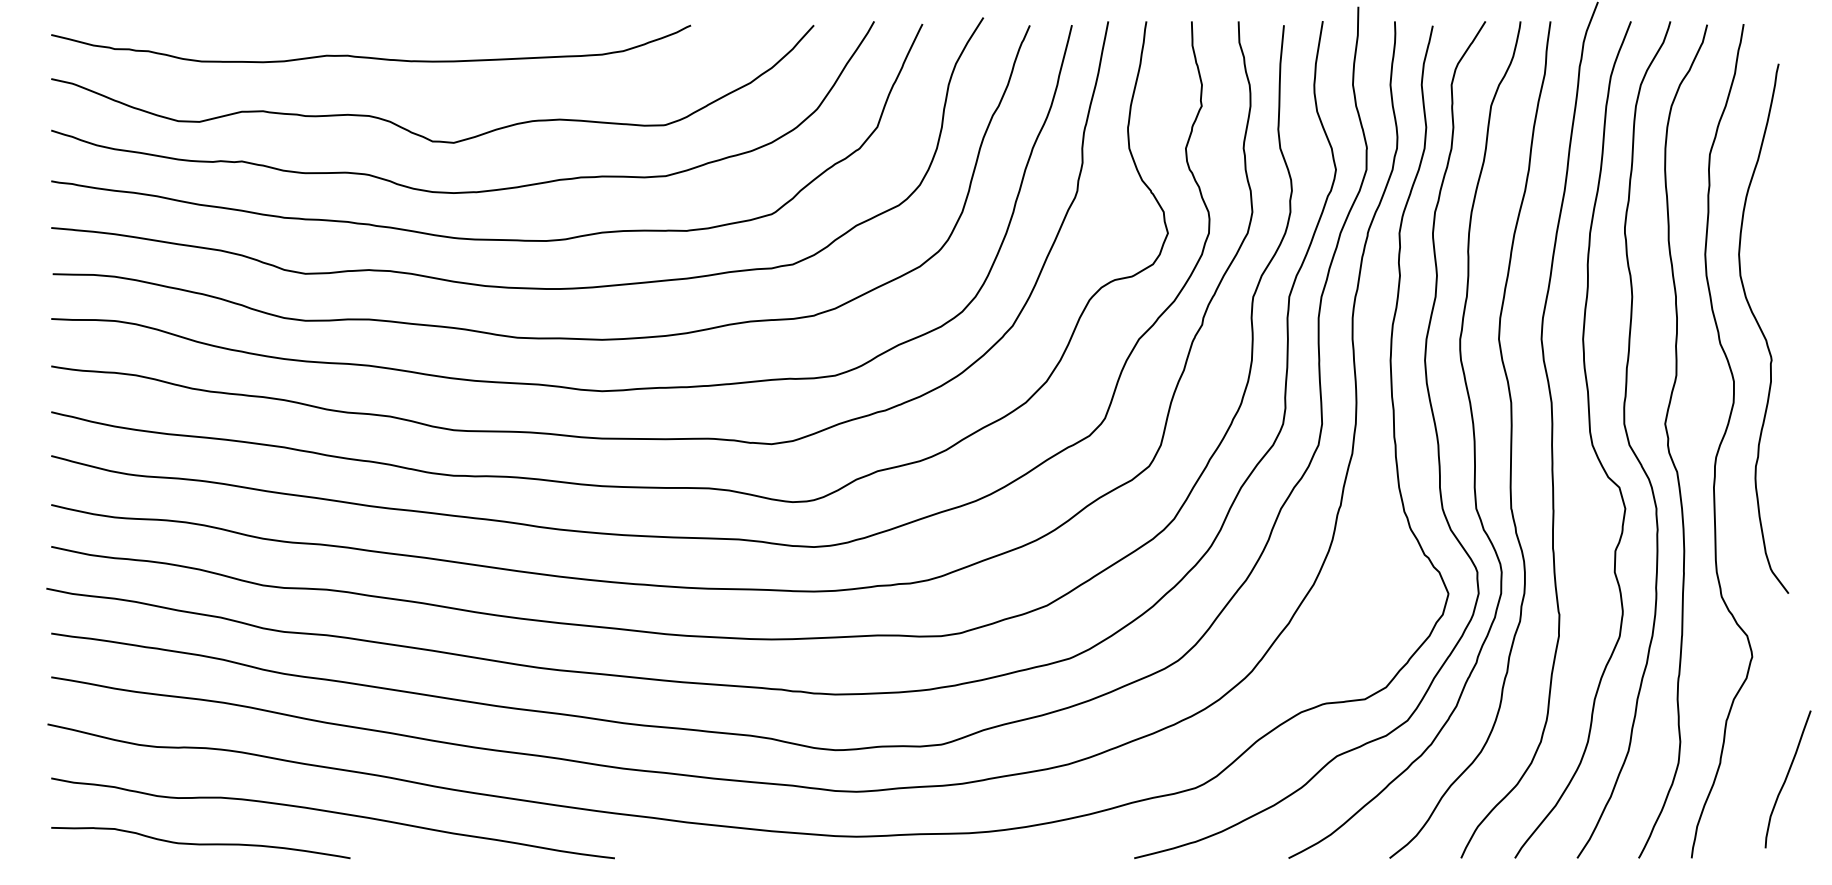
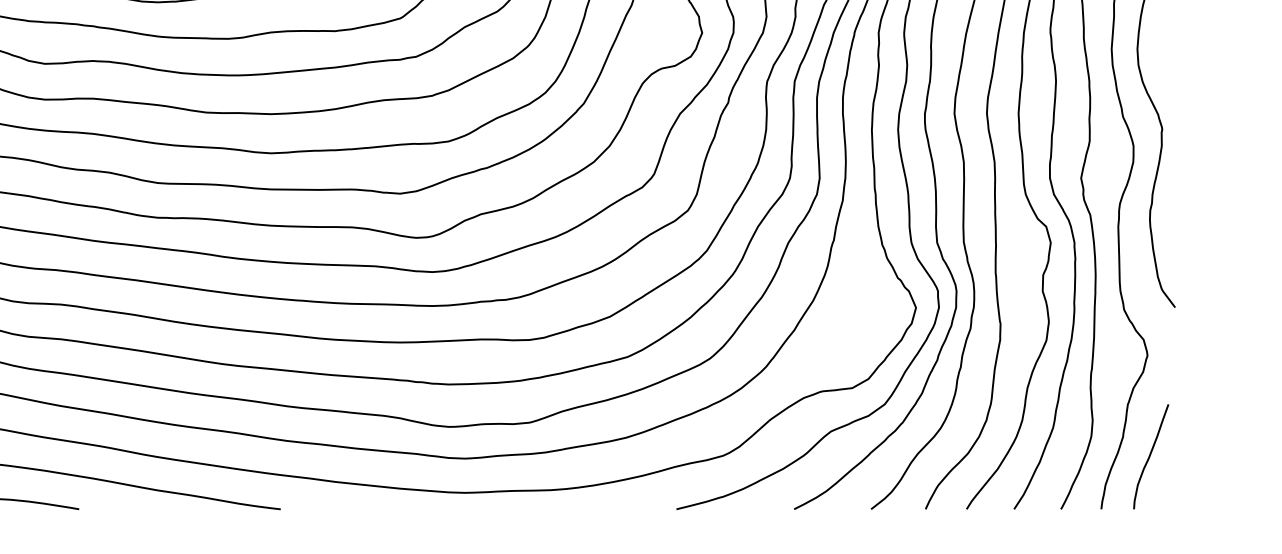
curve: (1787, 778) -> (1150, 456), moved

